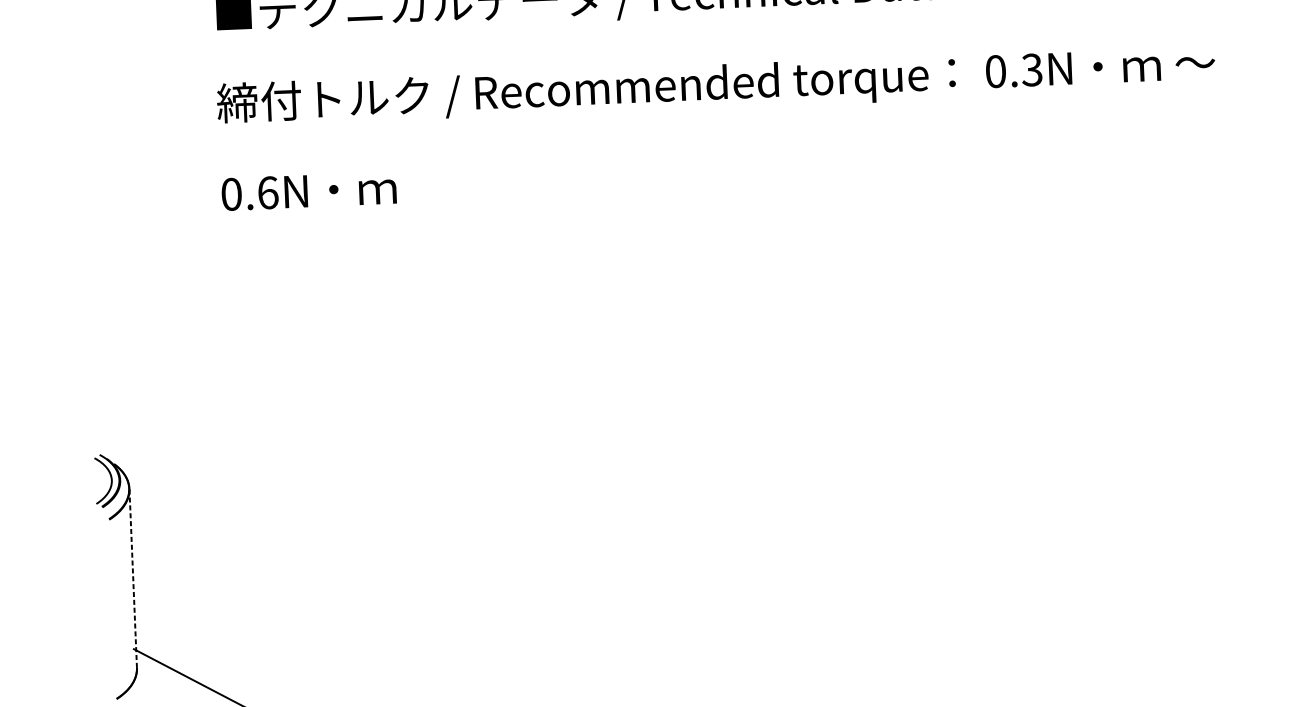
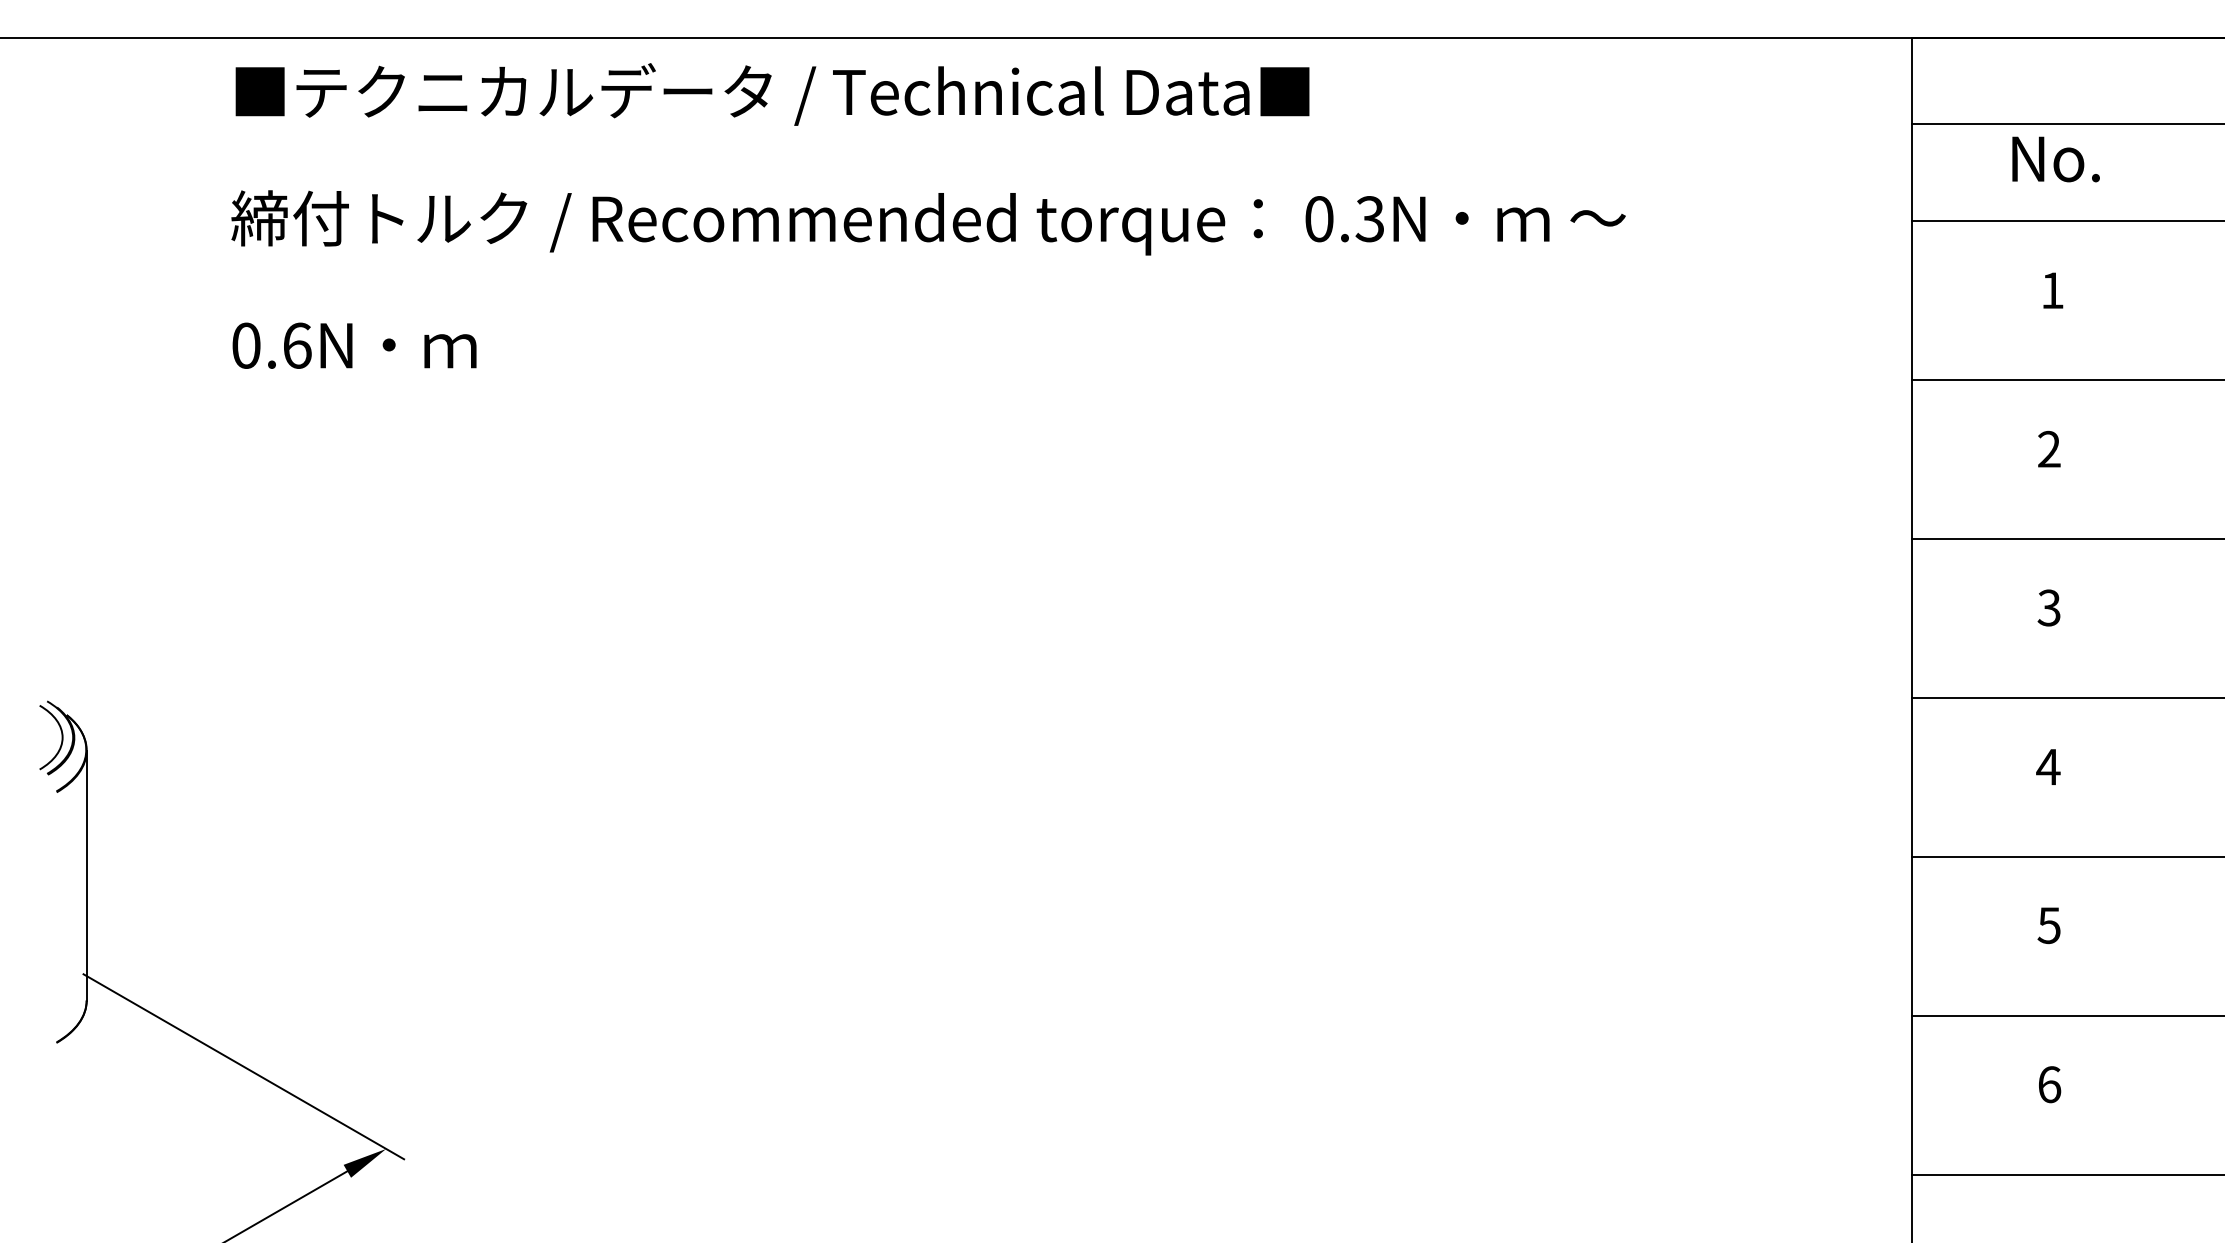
line: (133, 578) -> (86, 875), dashed -> solid

